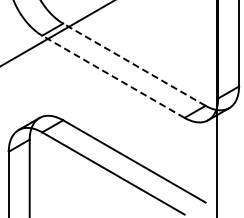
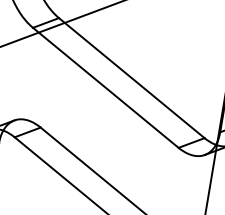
line: (133, 64) -> (130, 77), dashed -> solid
line: (113, 76) -> (105, 87), dashed -> solid

